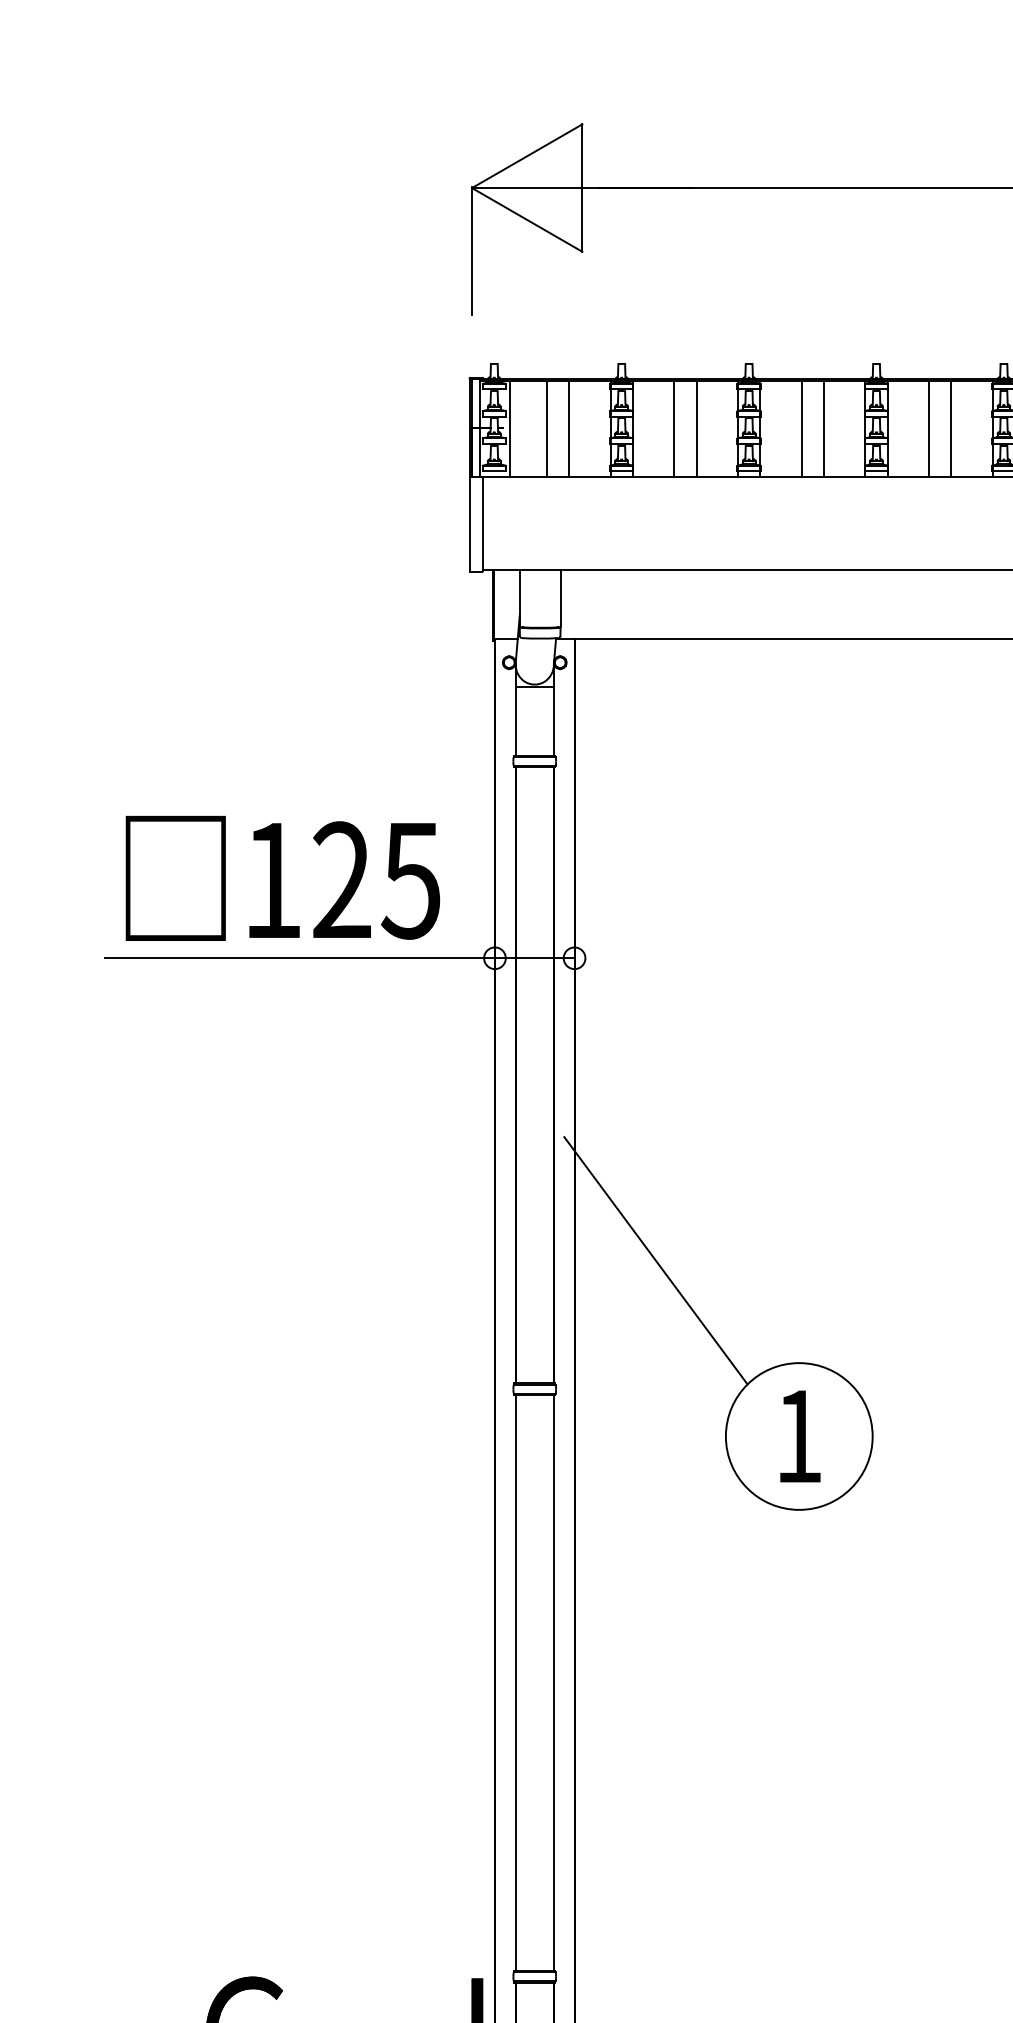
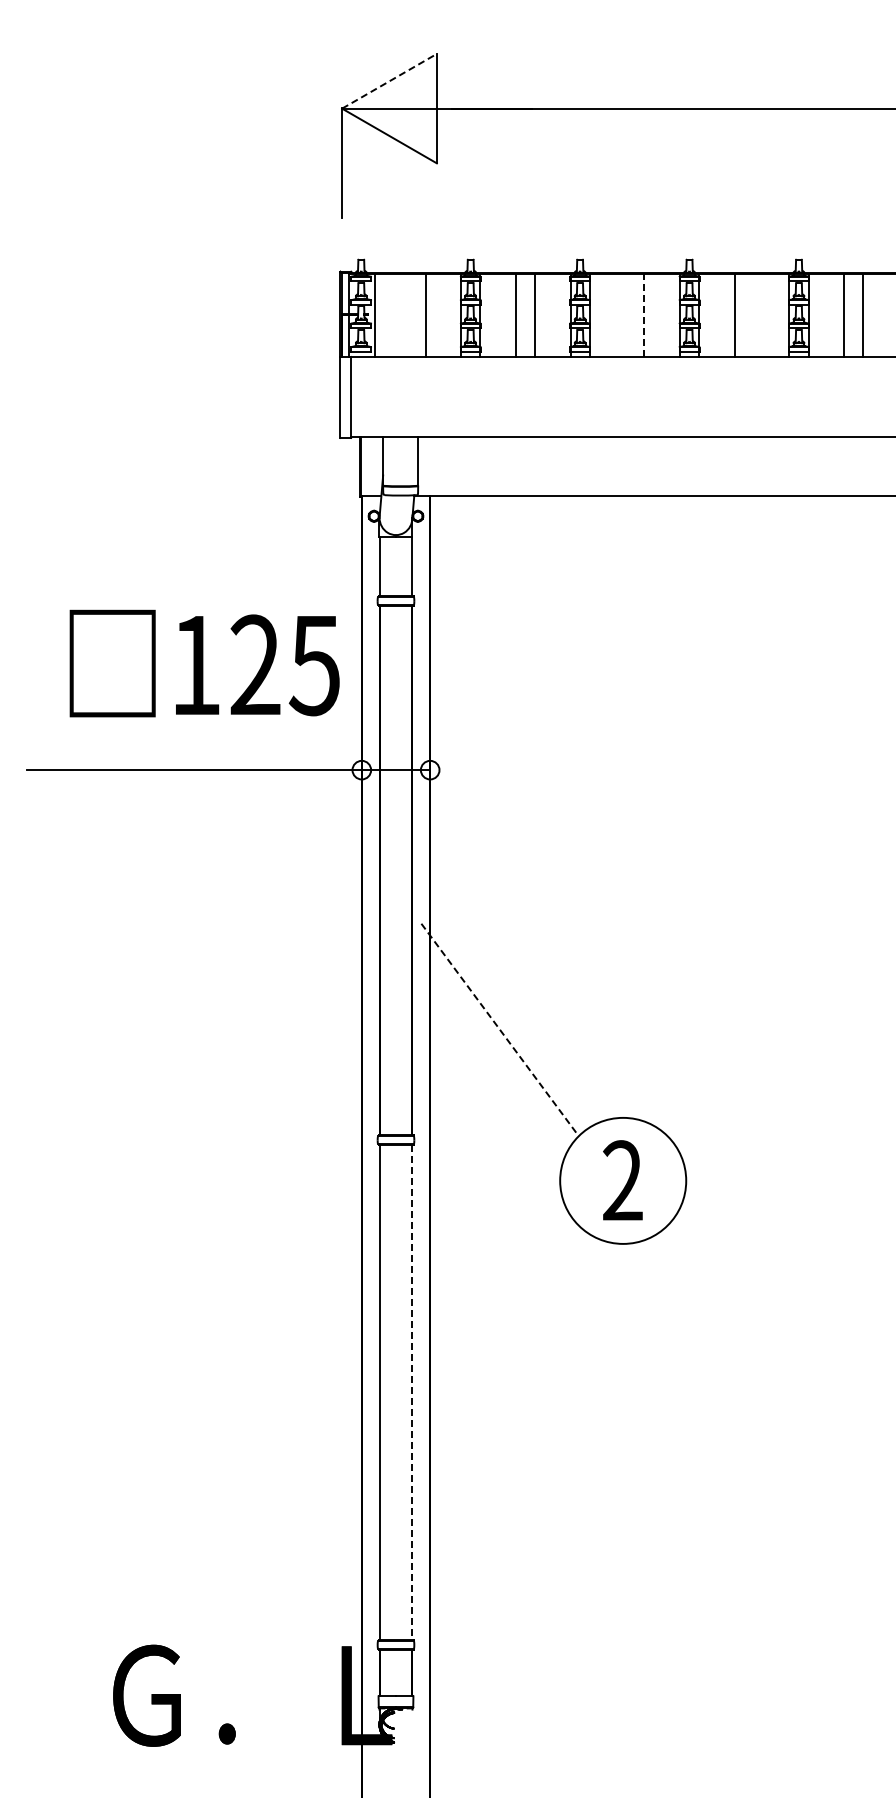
line: (527, 156) -> (389, 81), solid -> dashed
line: (546, 428) -> (406, 315), removed
line: (801, 428) -> (625, 315), removed
line: (824, 428) -> (644, 315), solid -> dashed
line: (950, 428) -> (753, 315), removed
text: (282, 878) -> (204, 663), moved
line: (656, 1261) -> (500, 1030), solid -> dashed
text: (798, 1436) -> (622, 1180), 1 -> 2
line: (553, 1684) -> (412, 1393), solid -> dashed

